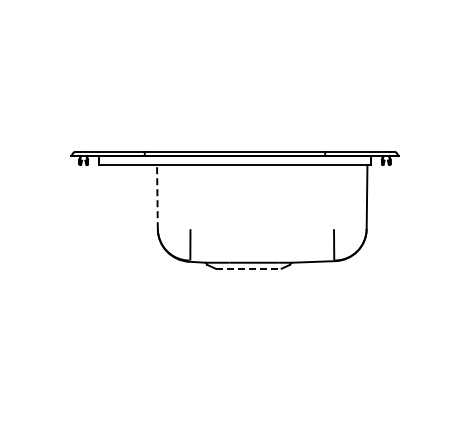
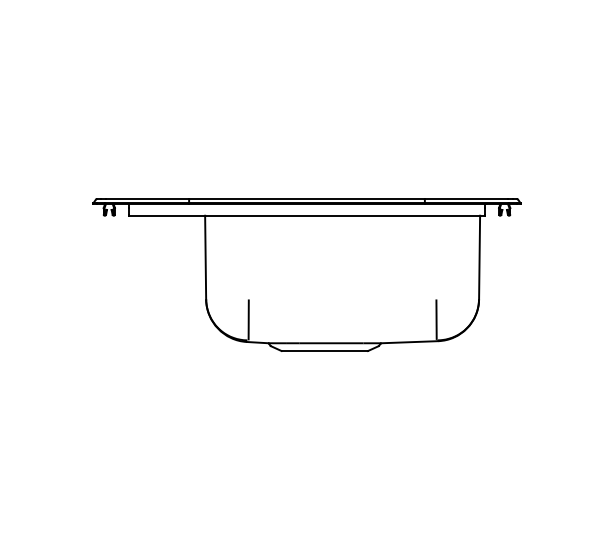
line: (157, 196) -> (205, 256), dashed -> solid
line: (249, 268) -> (325, 350), dashed -> solid

